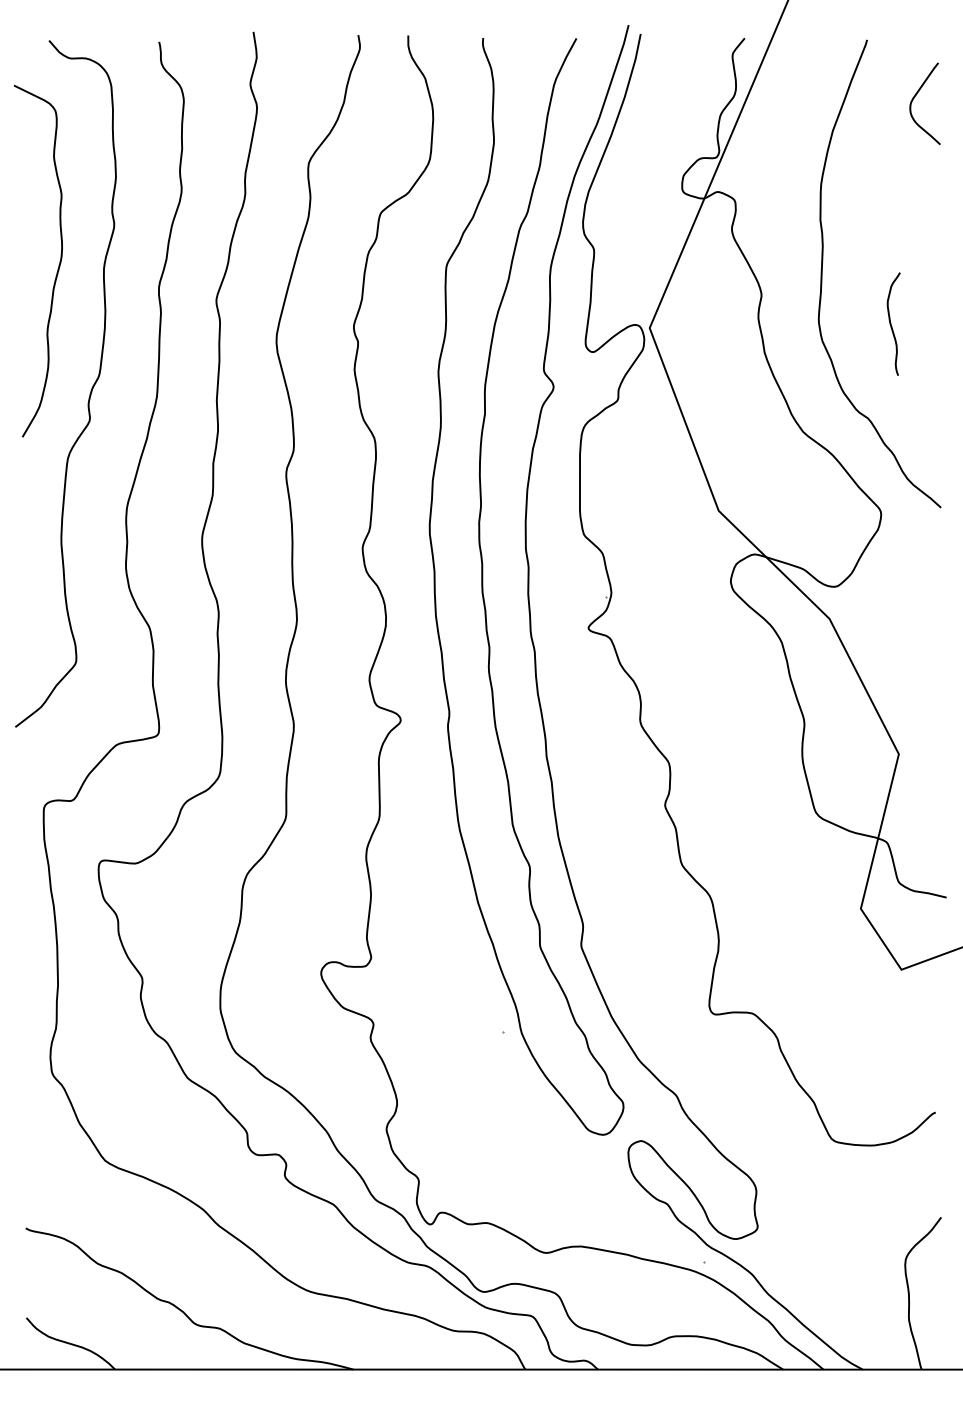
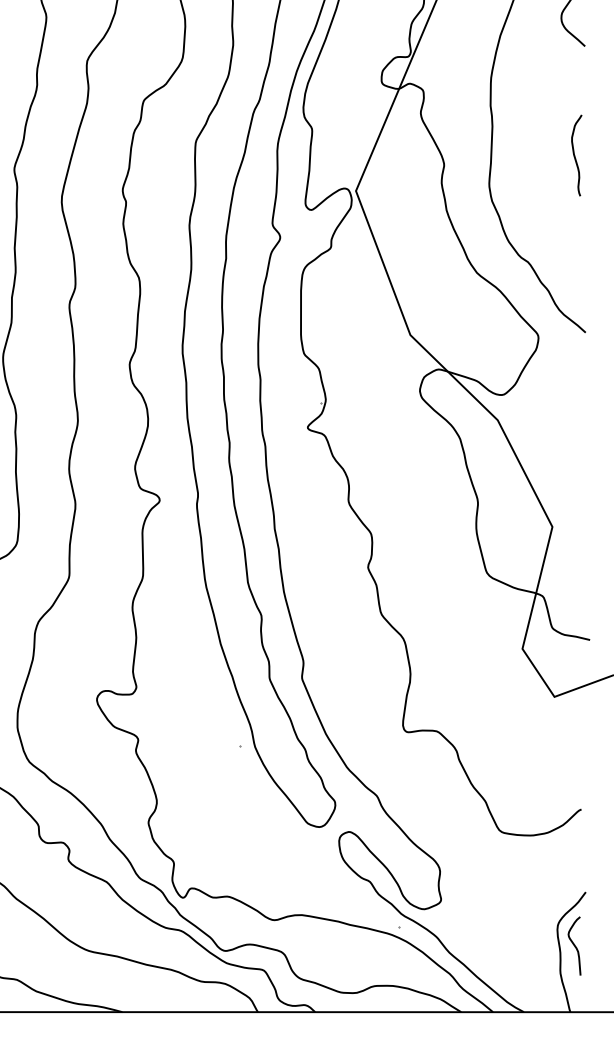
curve: (891, 323) -> (575, 155), moved
curve: (926, 1285) -> (574, 945), added

